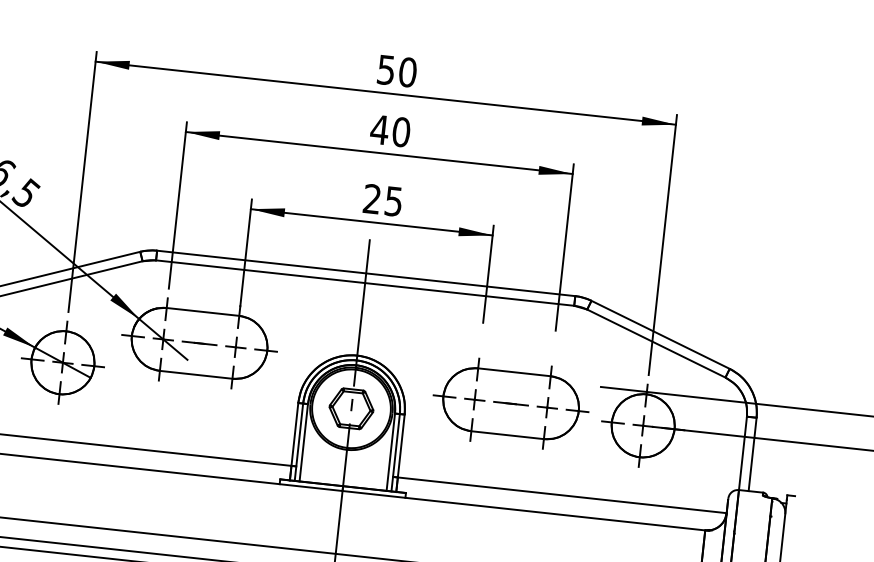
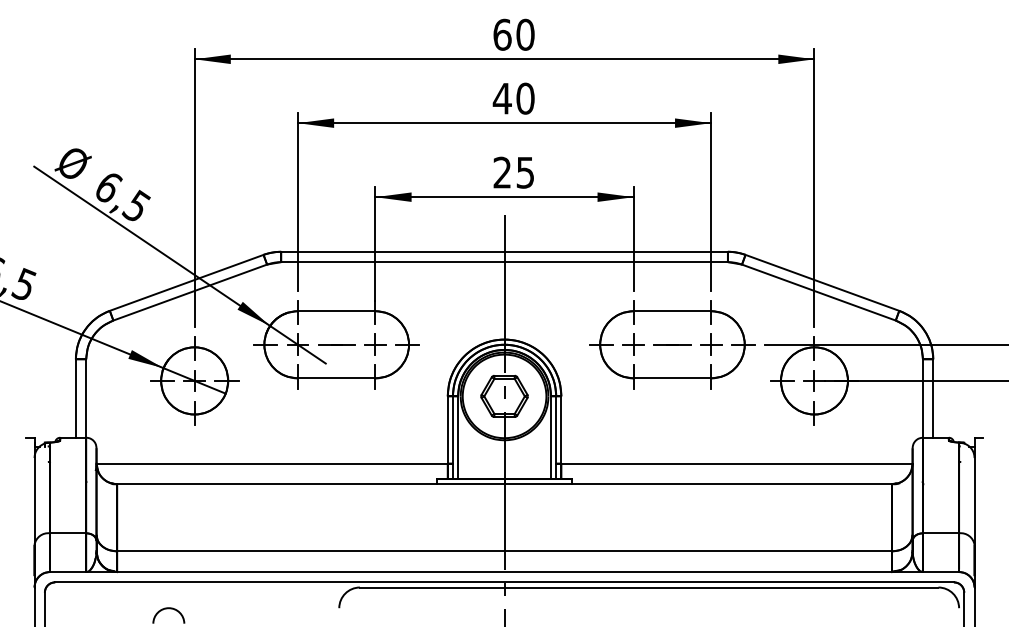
text: (386, 69) -> (502, 34), 50 -> 60
part: (511, 403) -> (672, 344), moved

